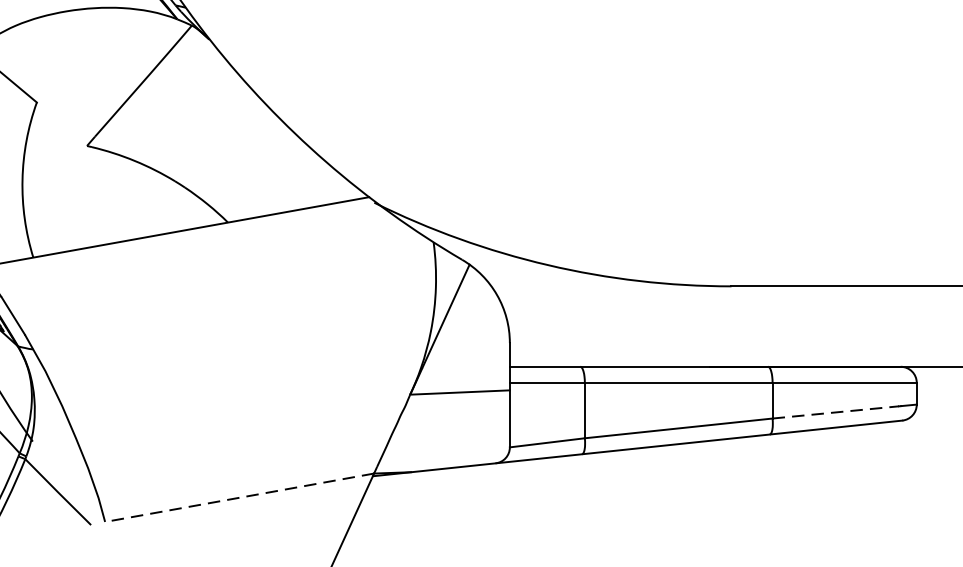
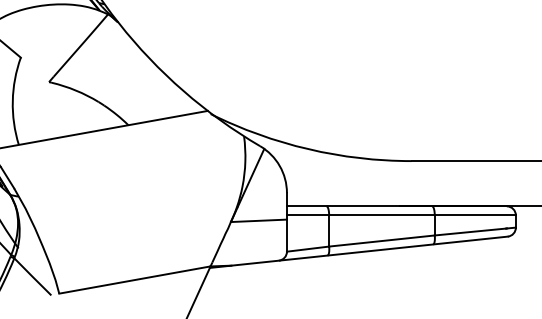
line: (836, 413) -> (470, 232), dashed -> solid
line: (238, 498) -> (134, 280), dashed -> solid

